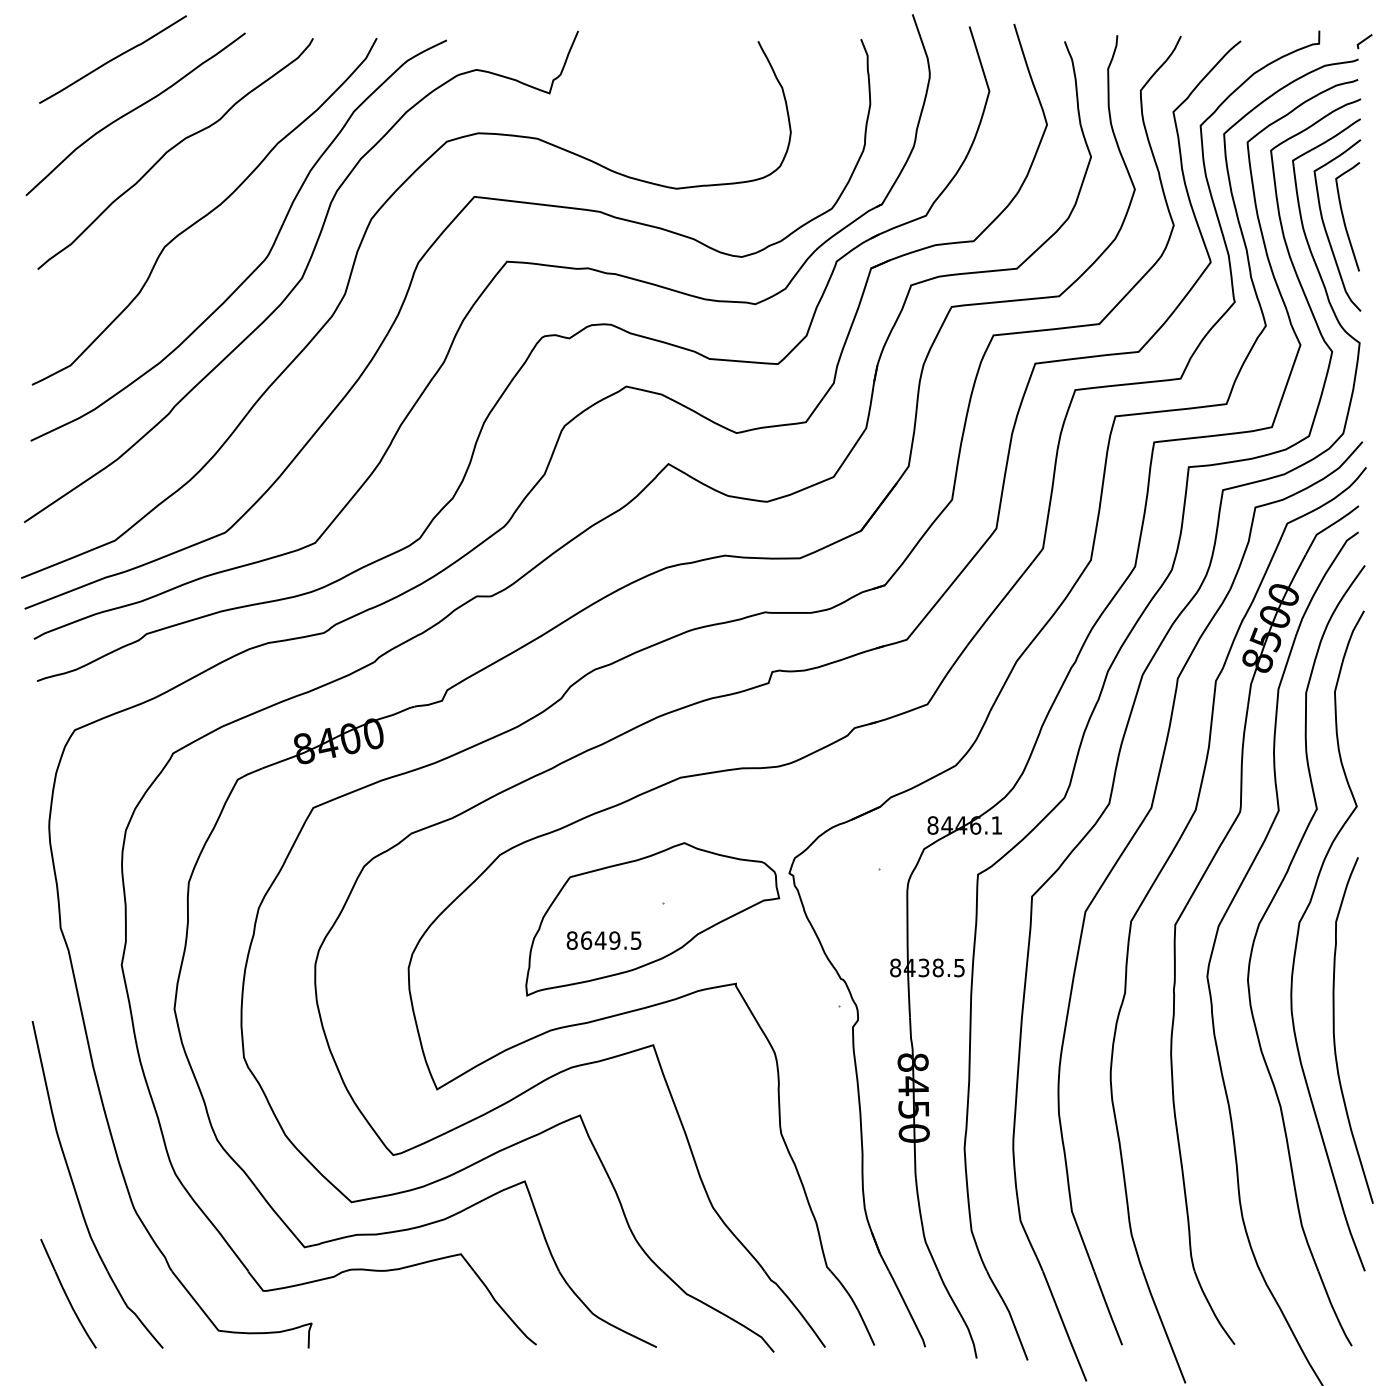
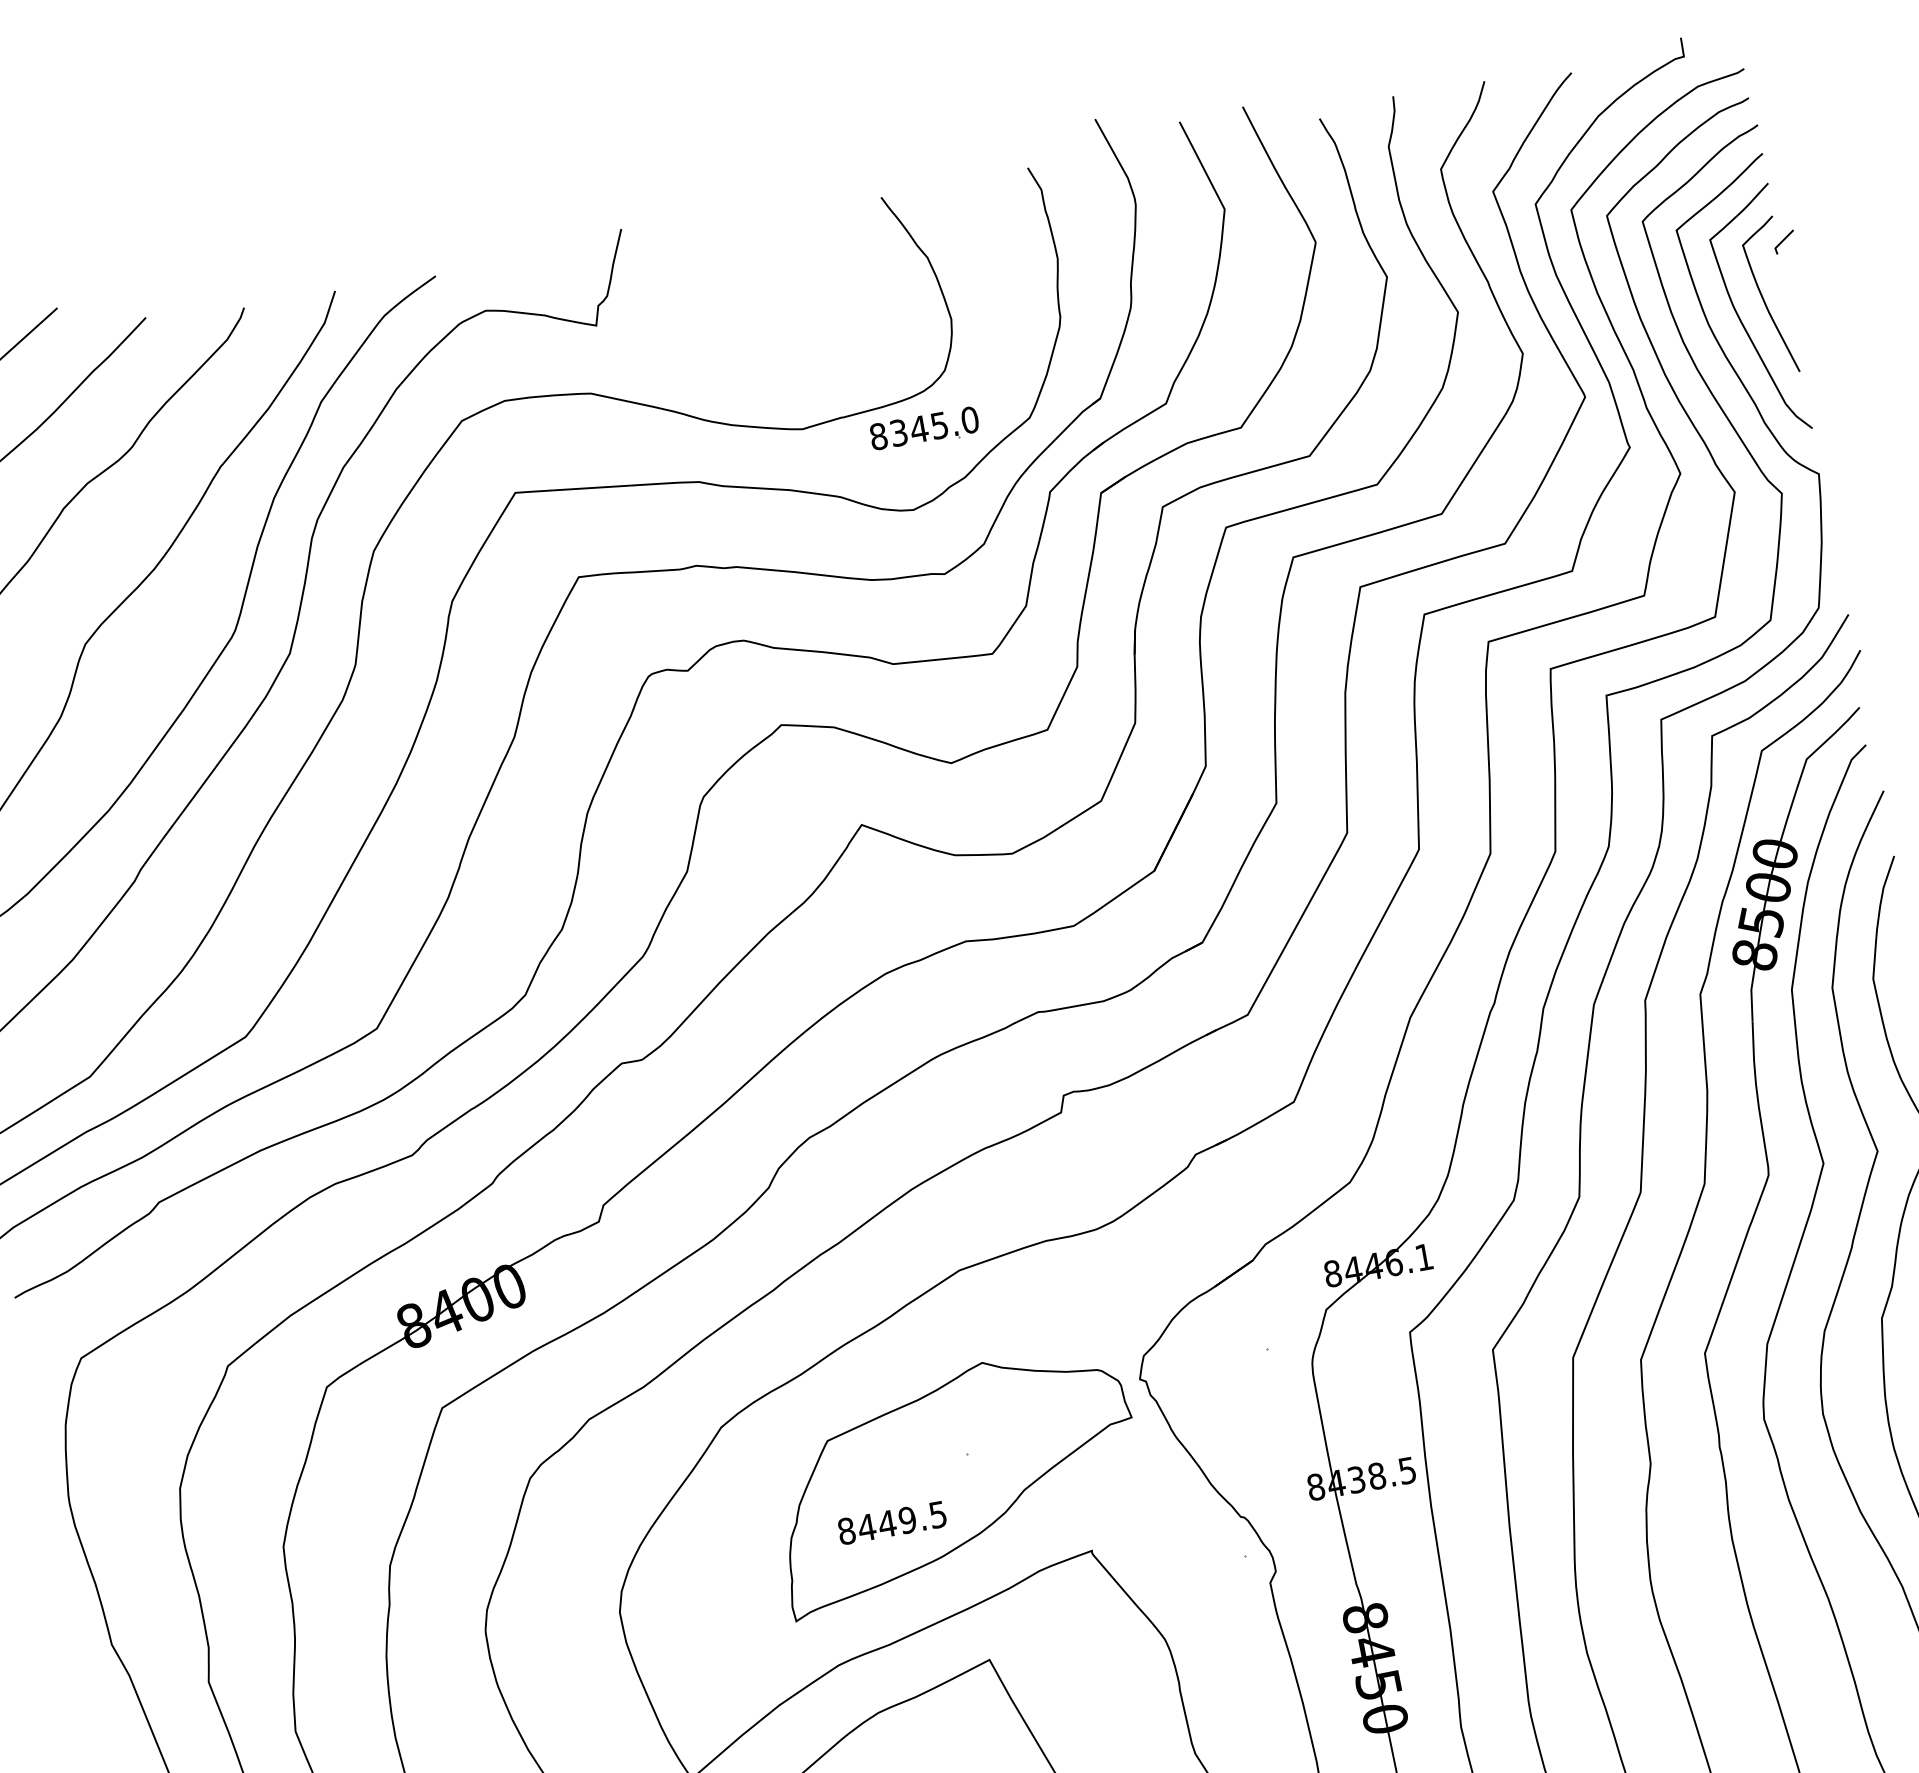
line: (1364, 41) -> (1784, 241), moved
part: (758, 203) -> (923, 429), added
text: (586, 940) -> (867, 1527), 8649.5 -> 8449.5

